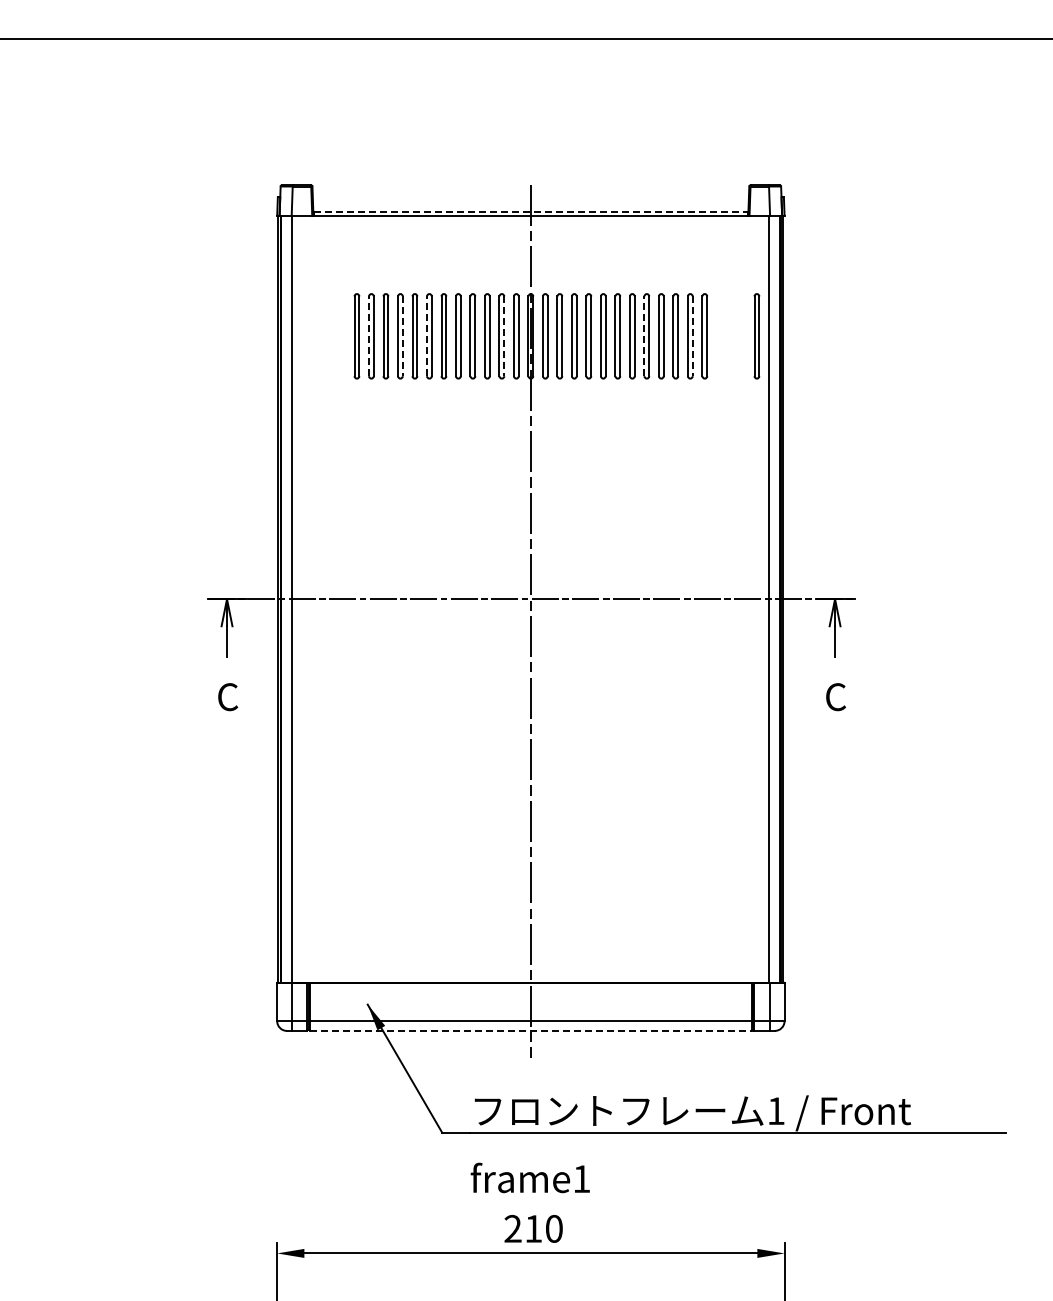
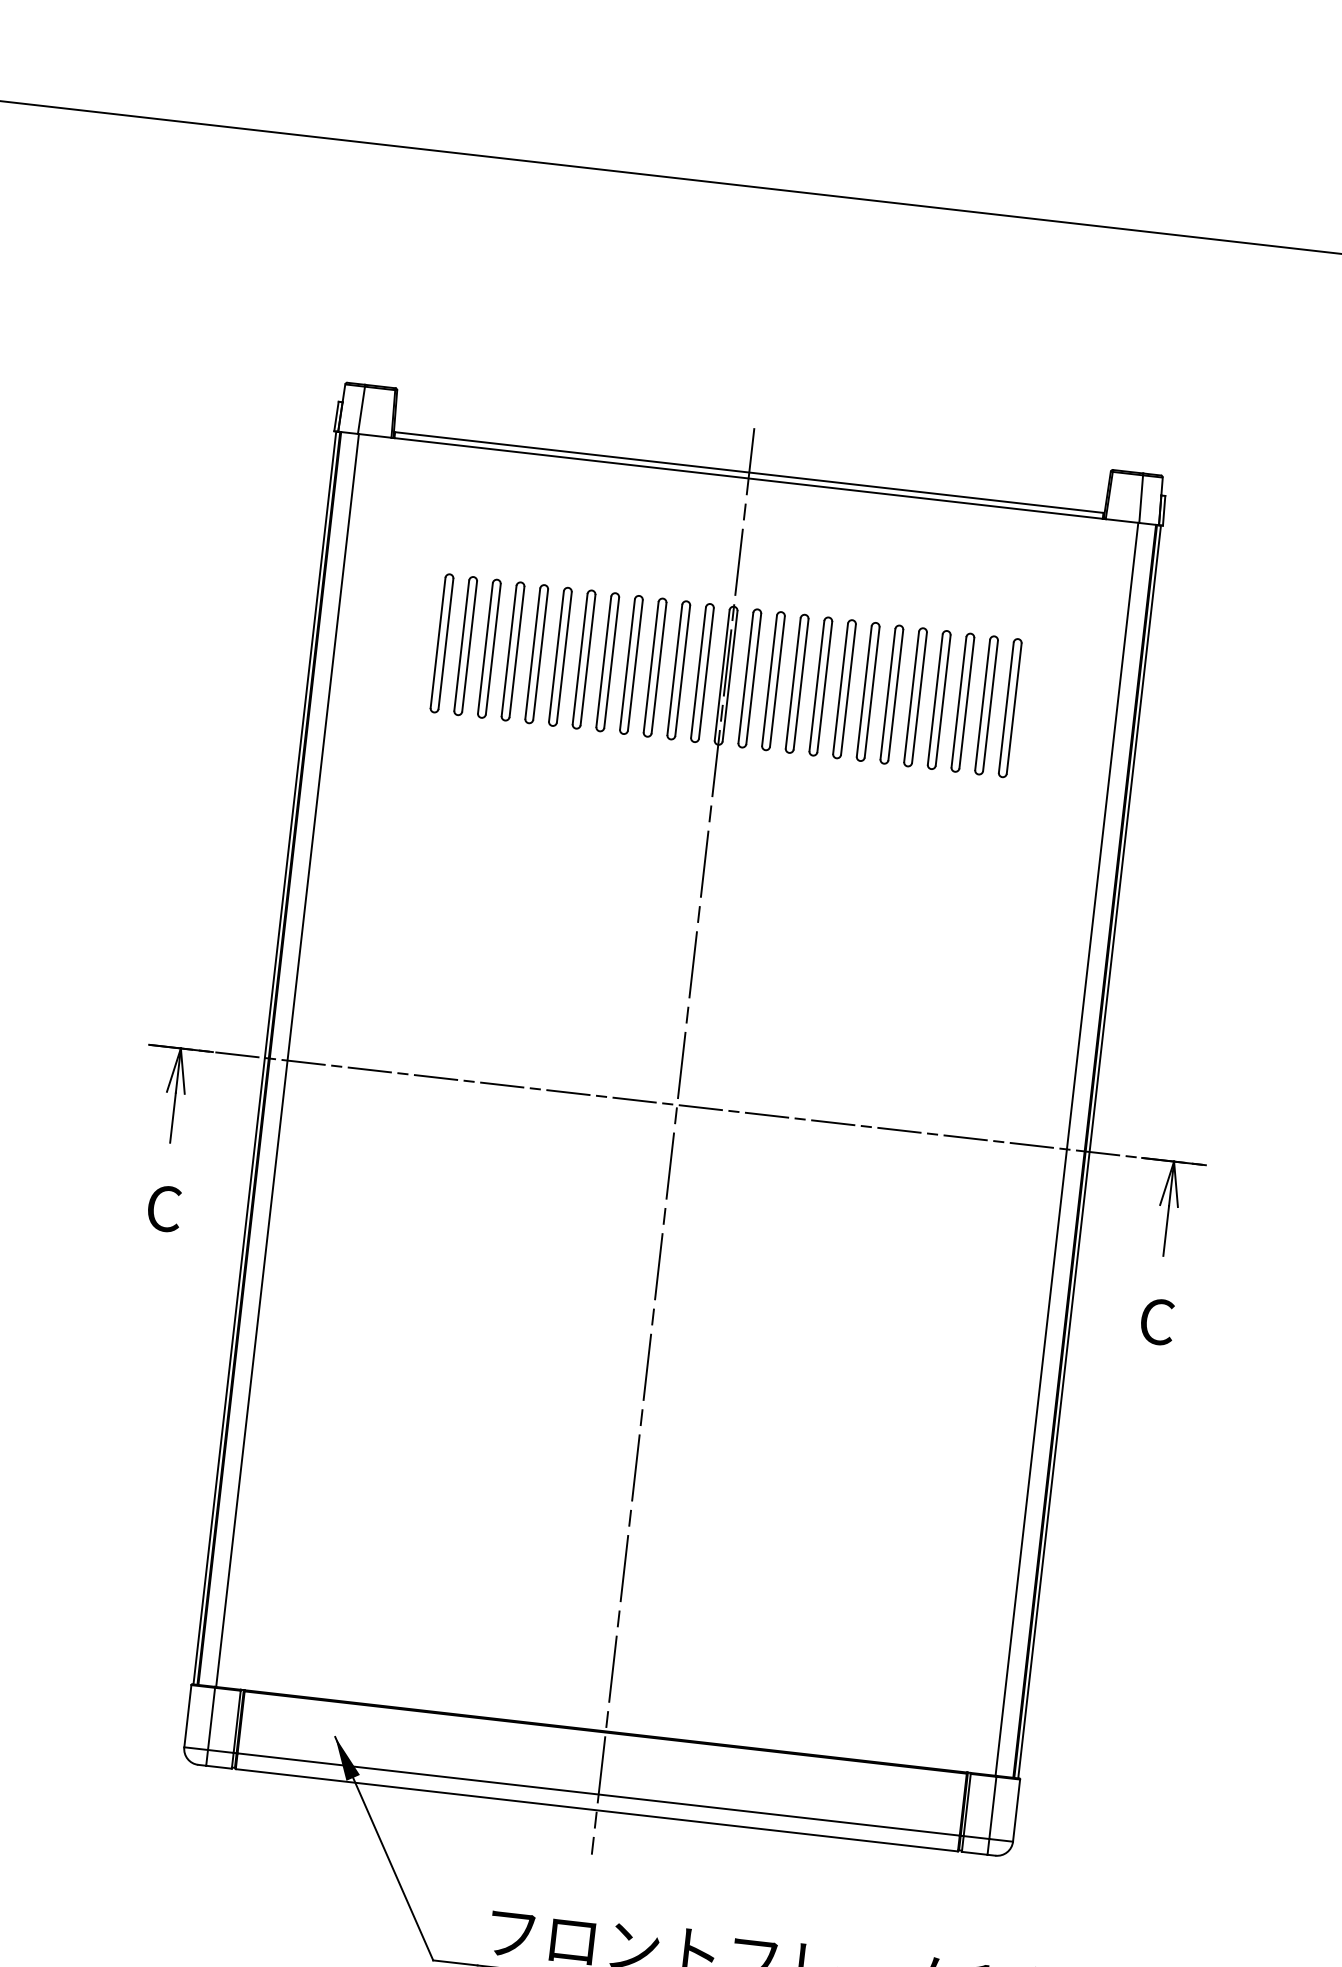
line: (530, 211) -> (748, 471), dashed -> solid
line: (369, 336) -> (462, 645), dashed -> solid
line: (402, 336) -> (516, 652), dashed -> solid
line: (427, 336) -> (557, 656), dashed -> solid
line: (504, 336) -> (683, 671), dashed -> solid
line: (644, 336) -> (911, 697), dashed -> solid
line: (692, 336) -> (990, 706), dashed -> solid
part: (756, 336) -> (1094, 718), removed
line: (531, 1030) -> (597, 1809), dashed -> solid

